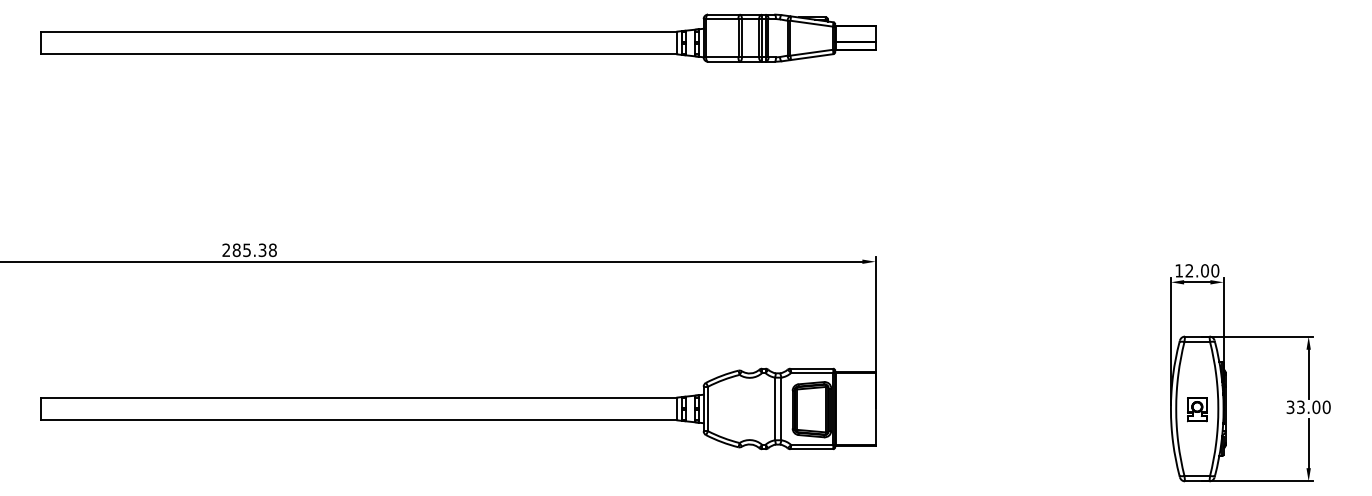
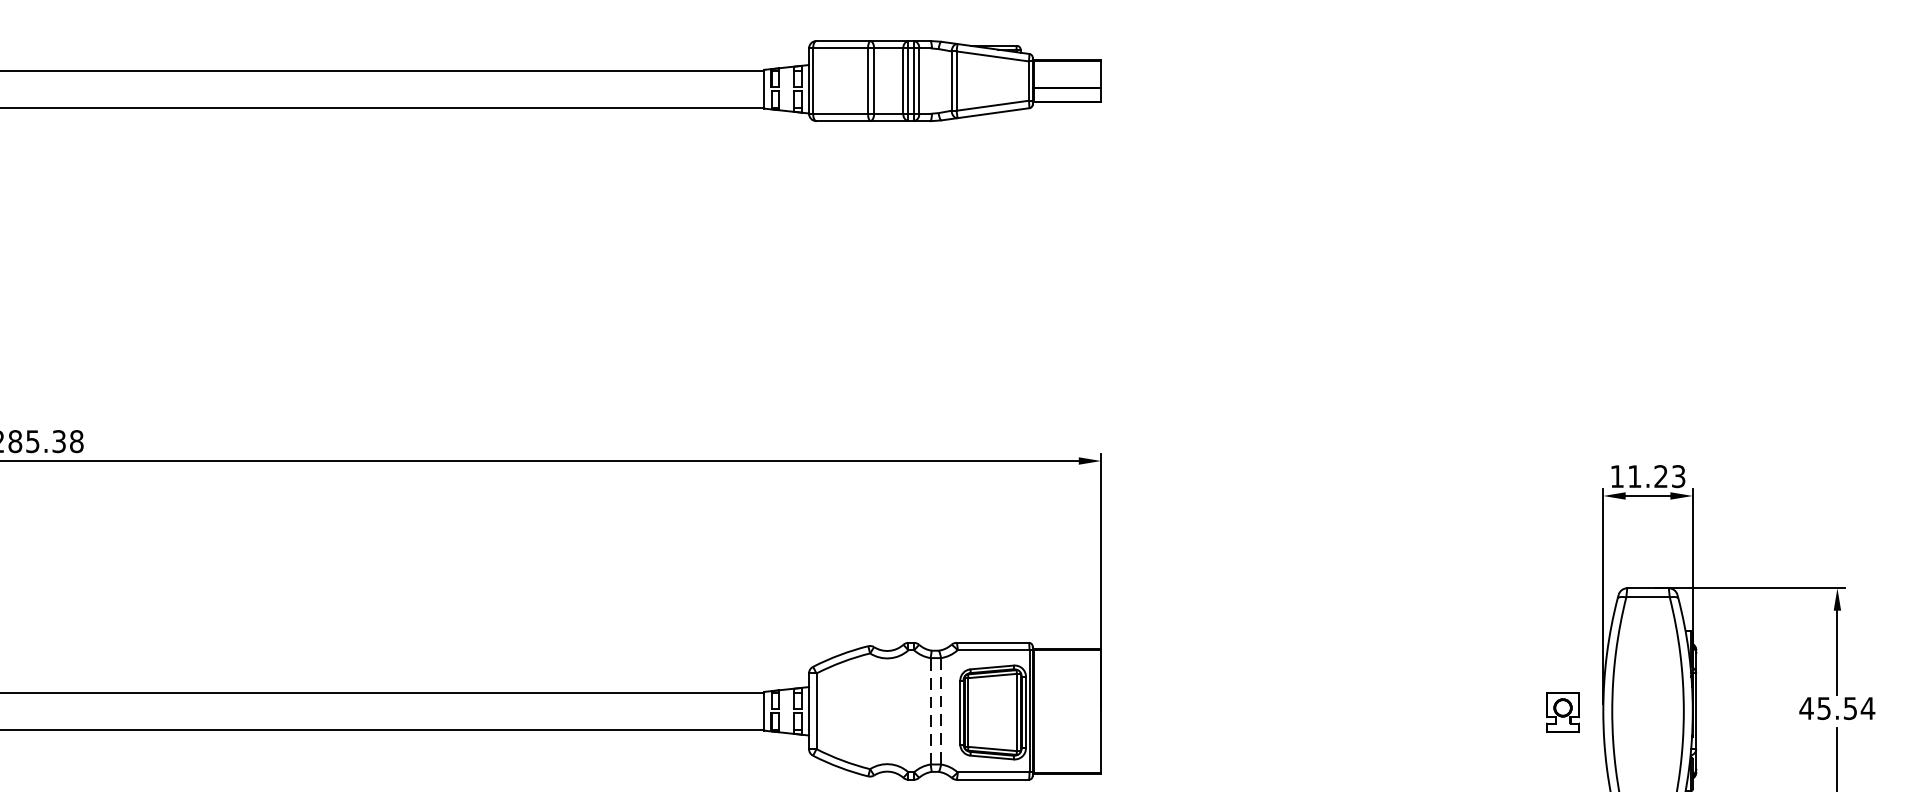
text: (1202, 270) -> (1656, 475), 12.00 -> 11.23
text: (1308, 407) -> (1837, 708), 33.00 -> 45.54
line: (775, 408) -> (931, 710), solid -> dashed
line: (781, 409) -> (941, 712), solid -> dashed
part: (1197, 409) -> (1563, 712), moved

